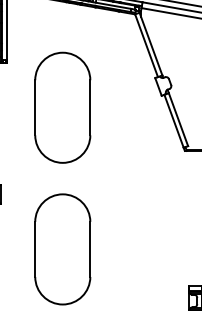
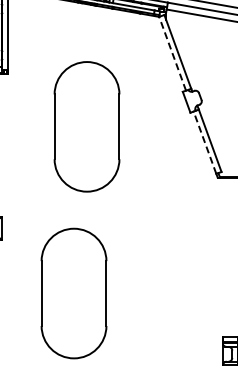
line: (146, 45) -> (172, 53), solid -> dashed
part: (62, 107) -> (86, 126), moved
line: (173, 121) -> (204, 142), solid -> dashed

